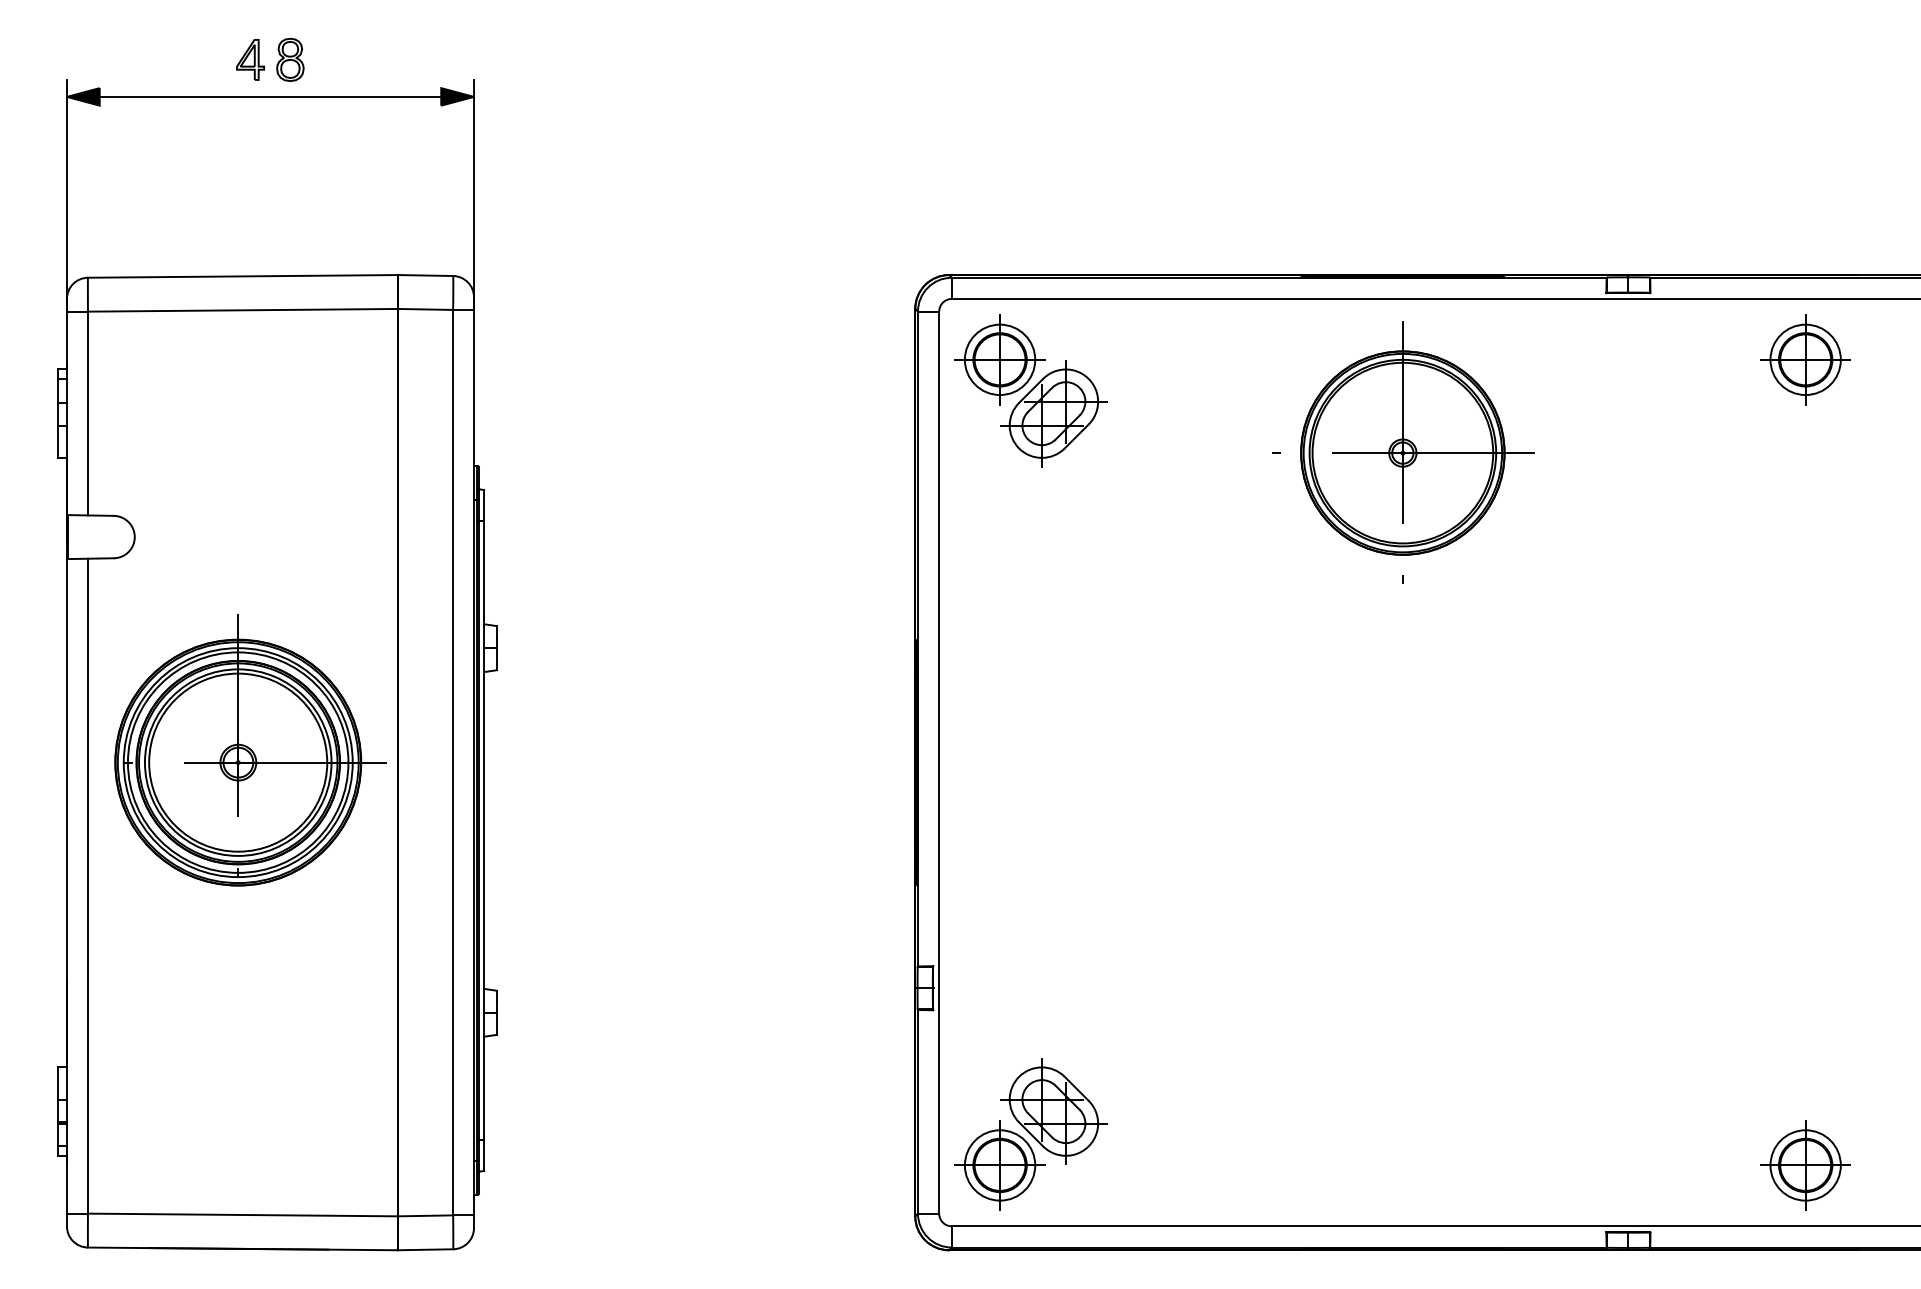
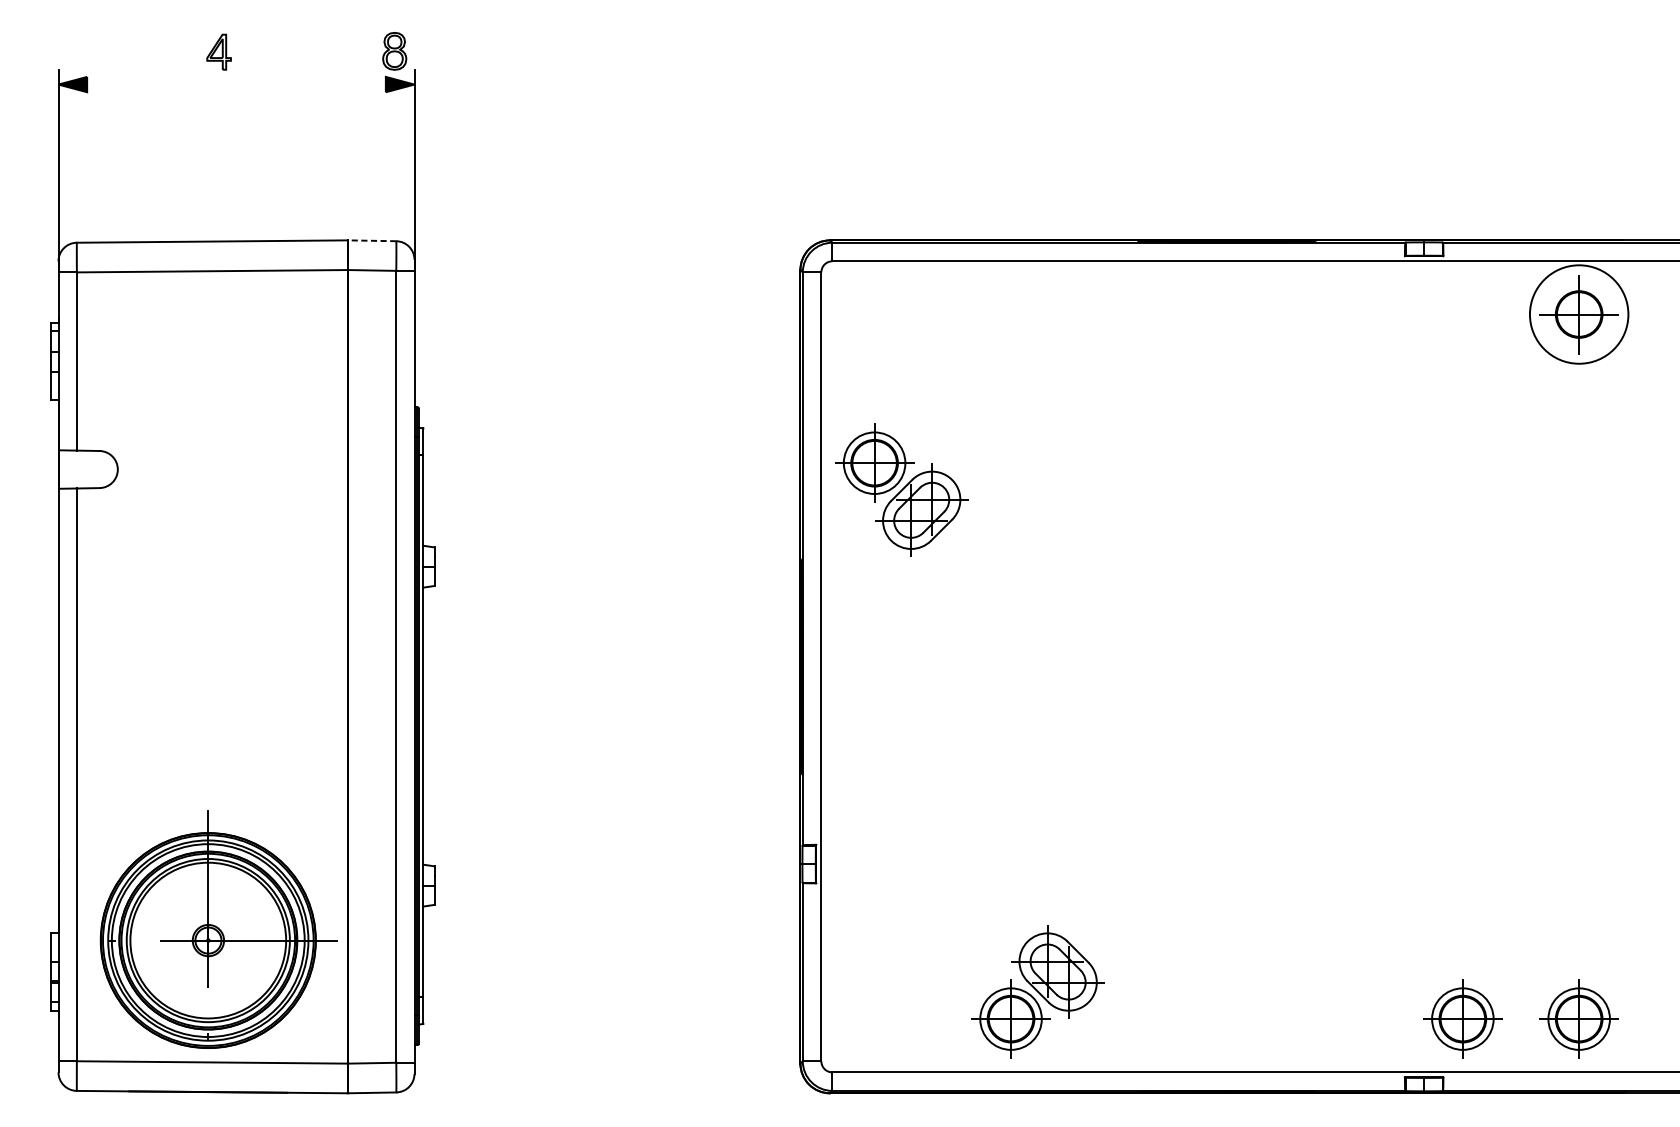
part: (290, 59) -> (394, 50), moved
line: (270, 96) -> (236, 84), removed
line: (425, 275) -> (372, 240), solid -> dashed
circle: (1805, 359) -> (1579, 314), size x1.6
part: (1030, 390) -> (901, 490), moved
part: (1403, 452) -> (1227, 395), removed
part: (250, 750) -> (219, 929), moved
part: (1030, 1134) -> (1037, 992), moved
part: (1672, 1165) -> (1462, 1019), added

